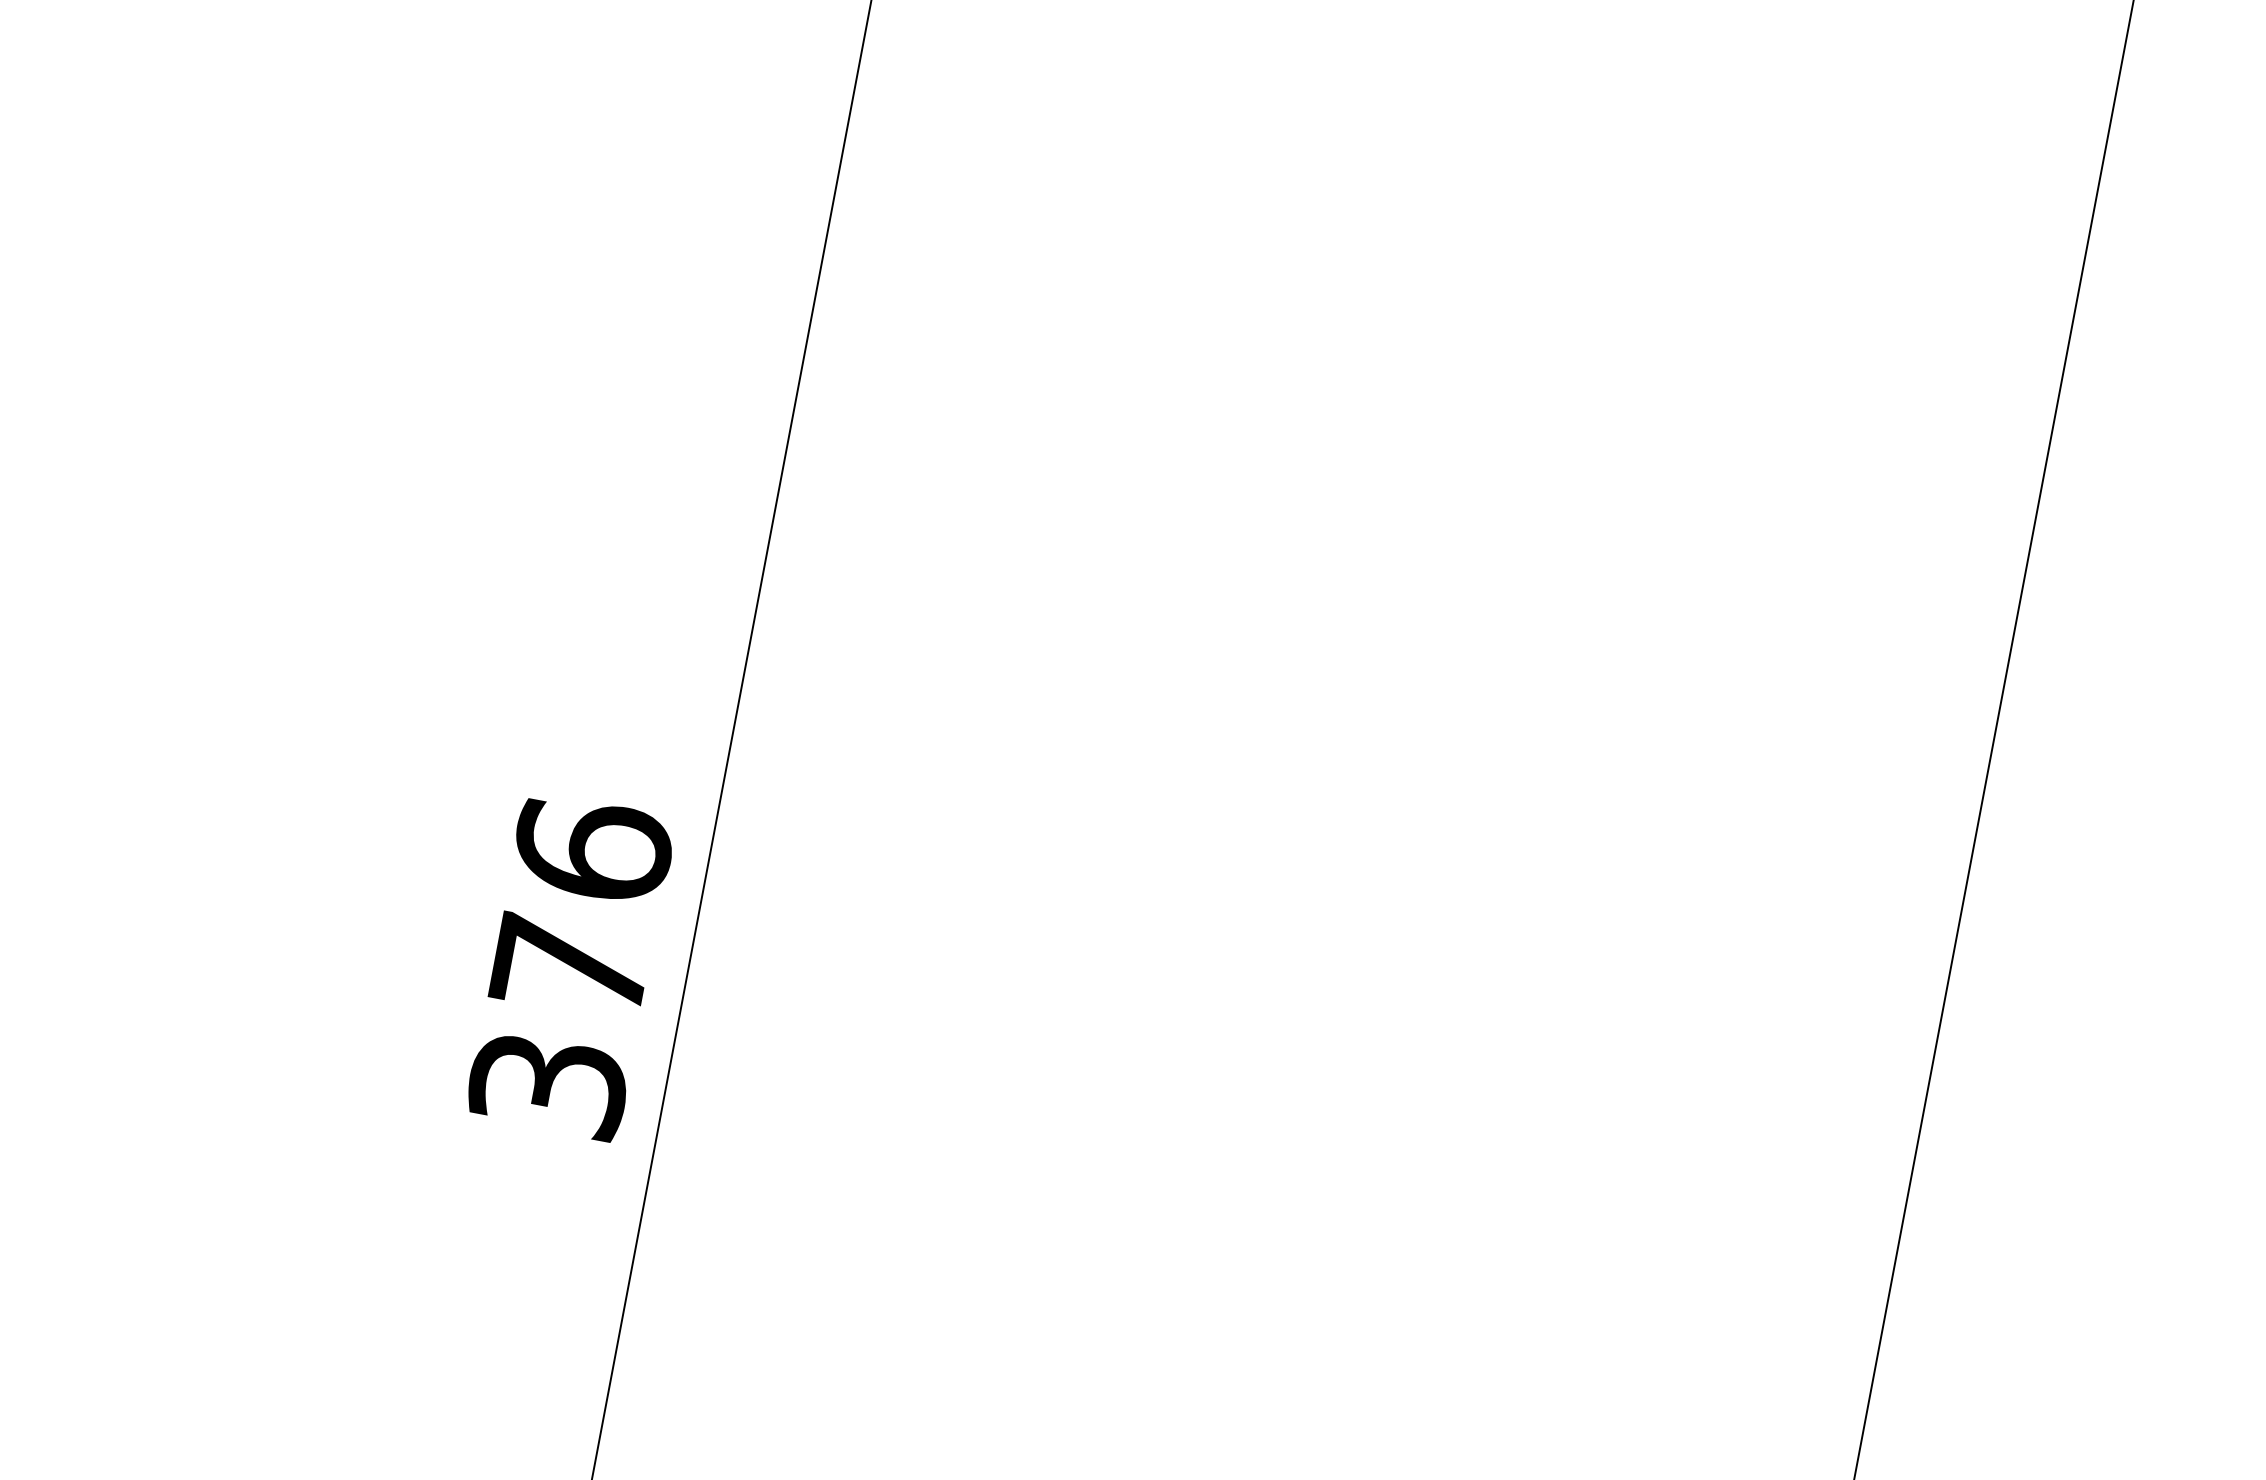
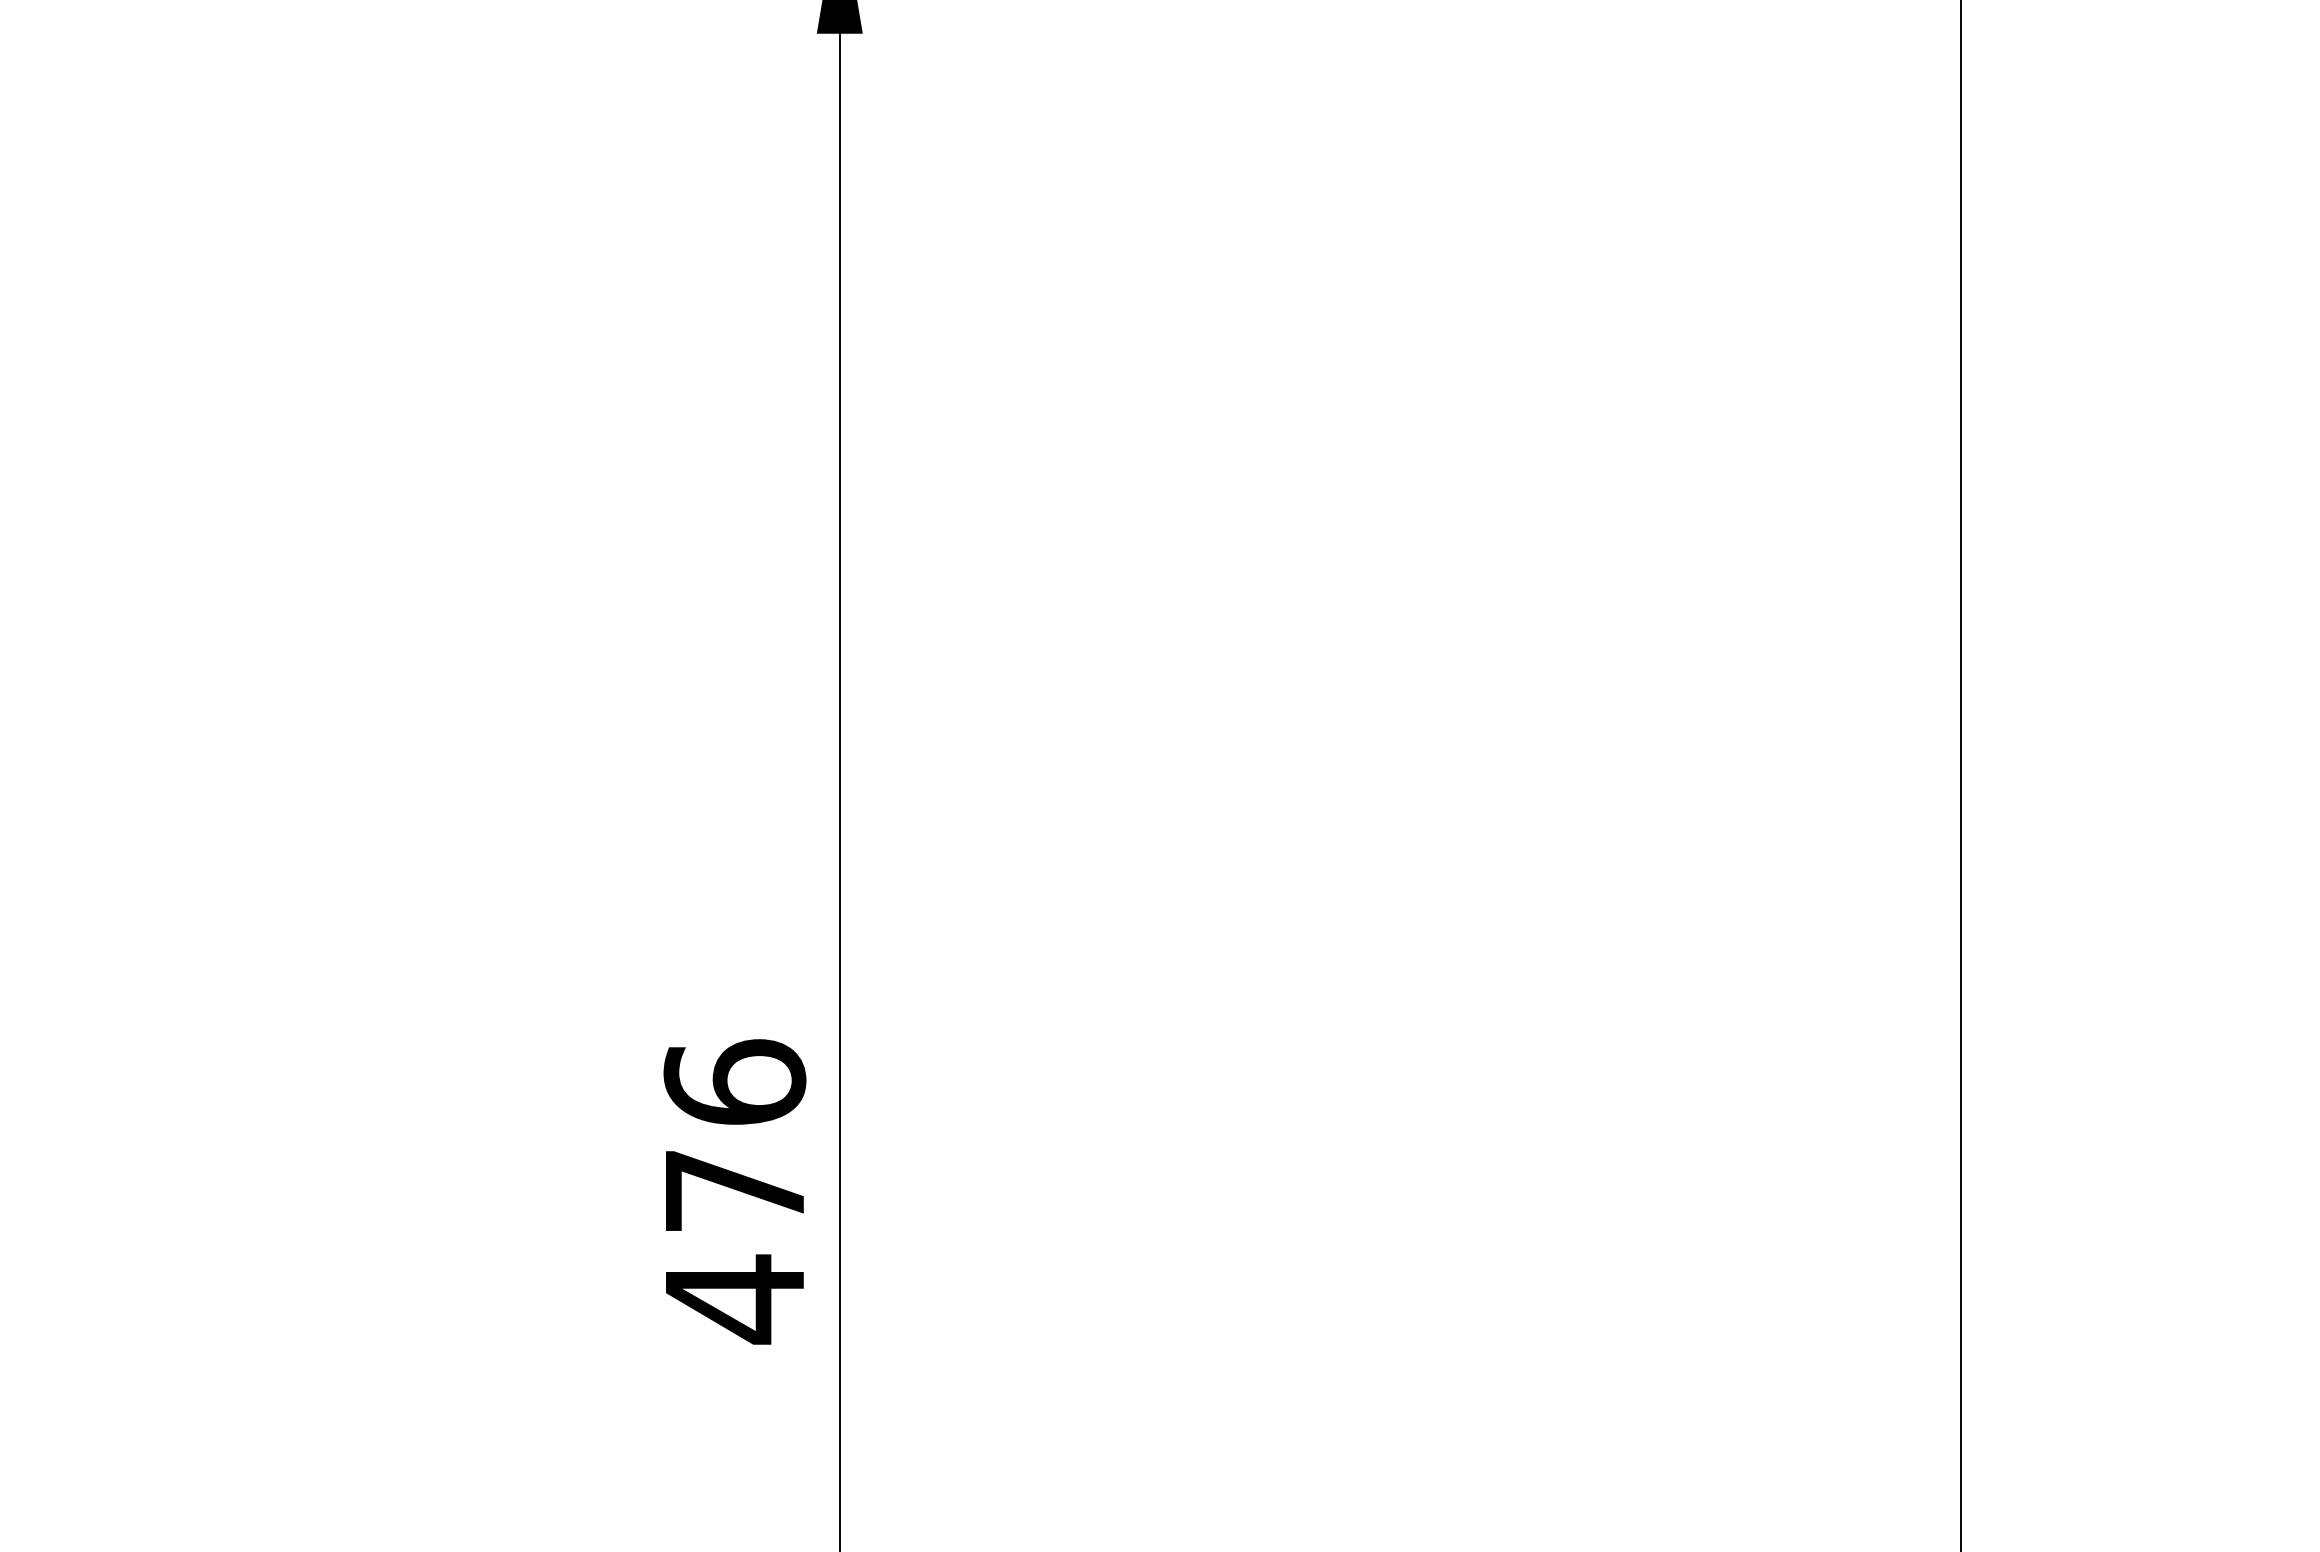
text: (547, 1085) -> (734, 1299), 376 -> 476

